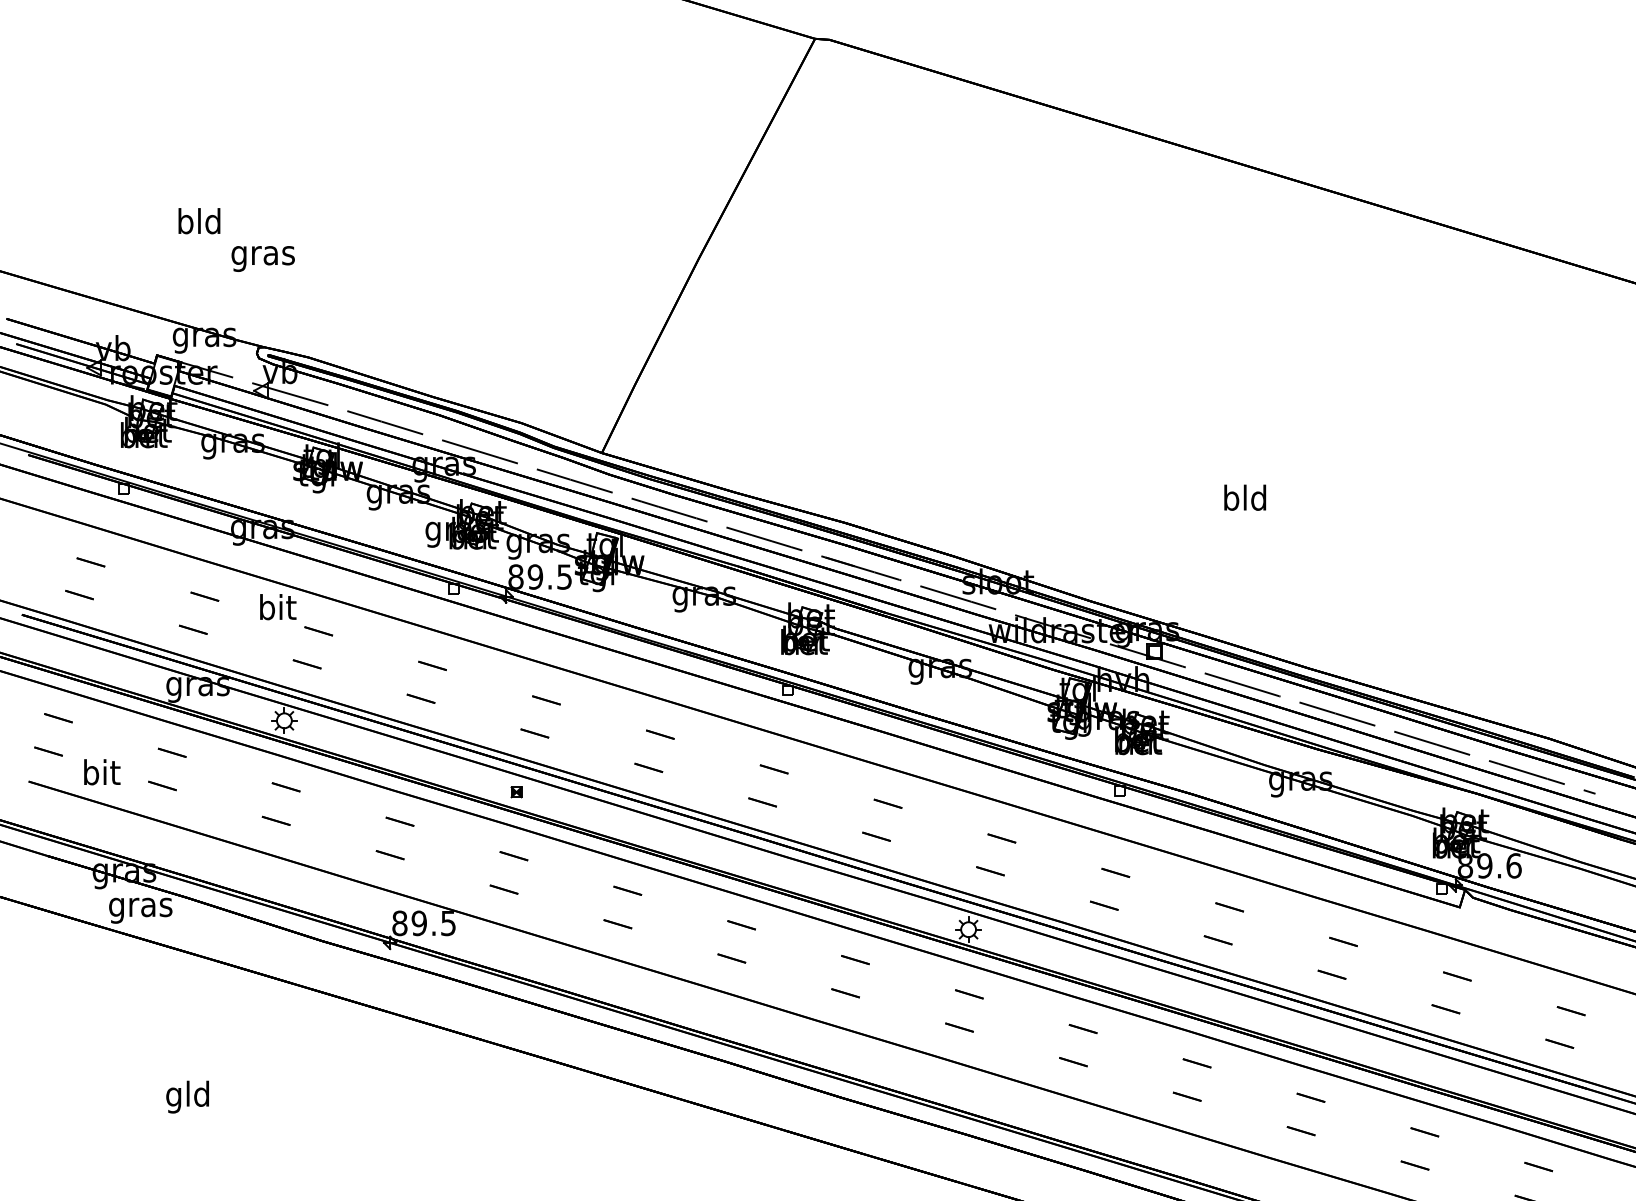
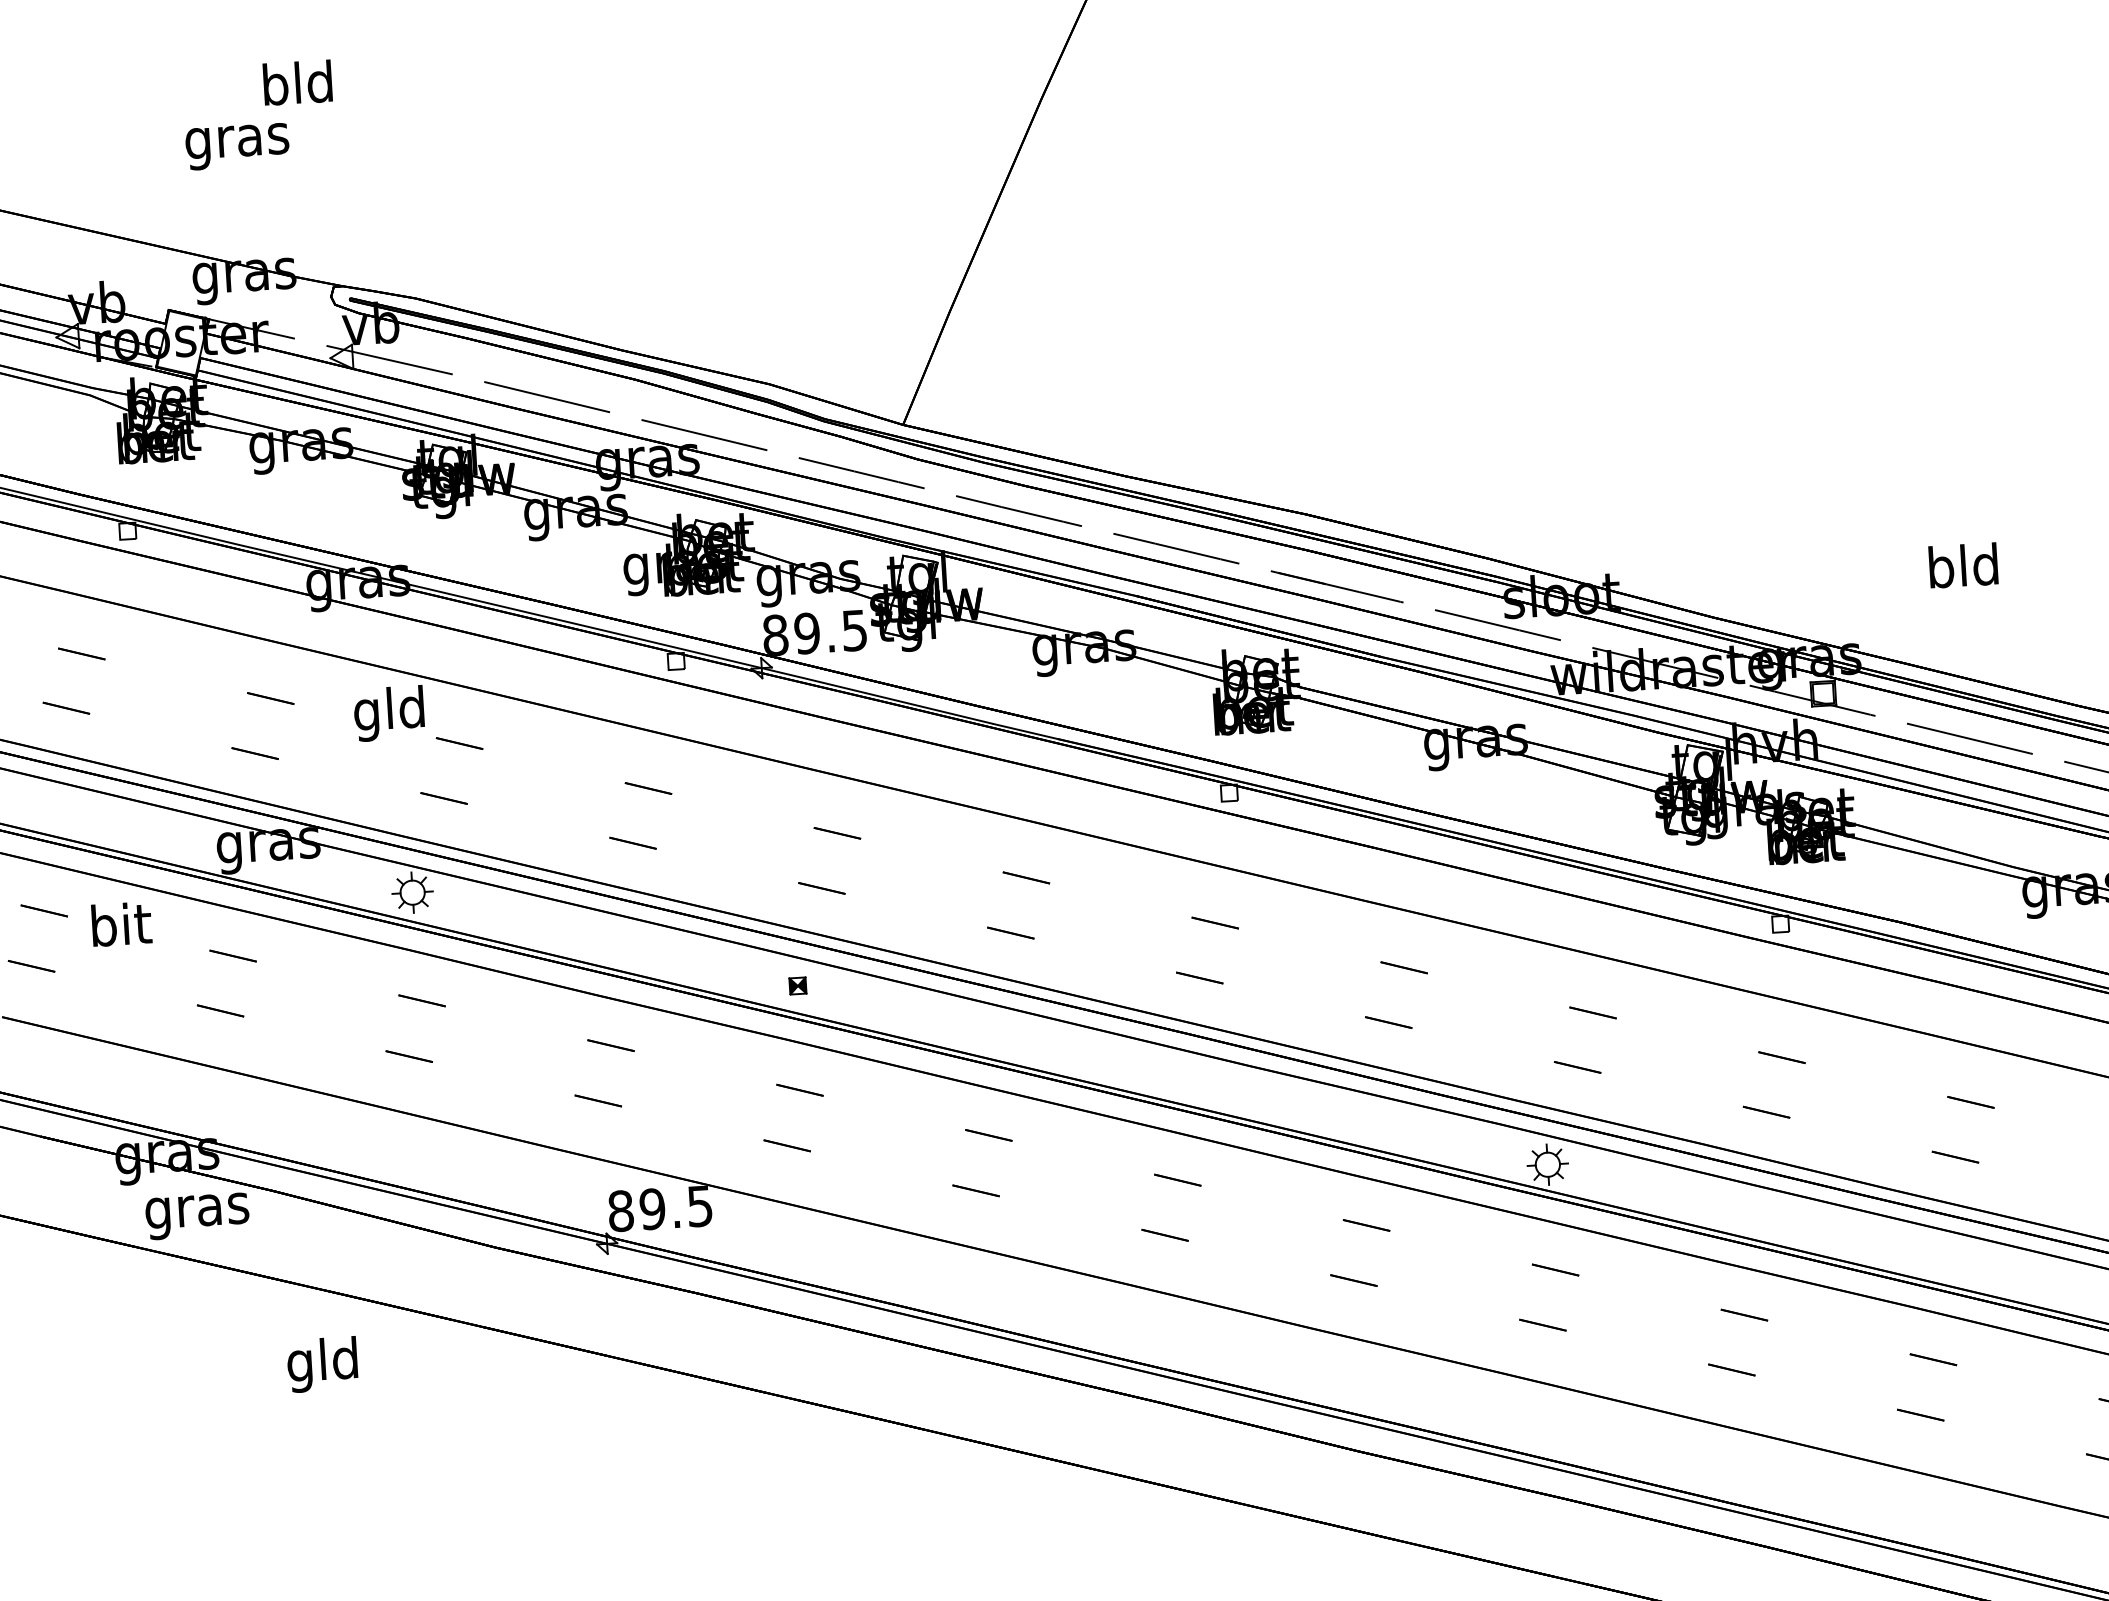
text: (199, 221) -> (297, 83), moved
text: (262, 258) -> (236, 145), moved
text: (1245, 497) -> (1963, 565), moved
text: (276, 610) -> (388, 713), bit -> gld
text: (102, 772) -> (122, 924), moved
text: (187, 1096) -> (322, 1363), moved

